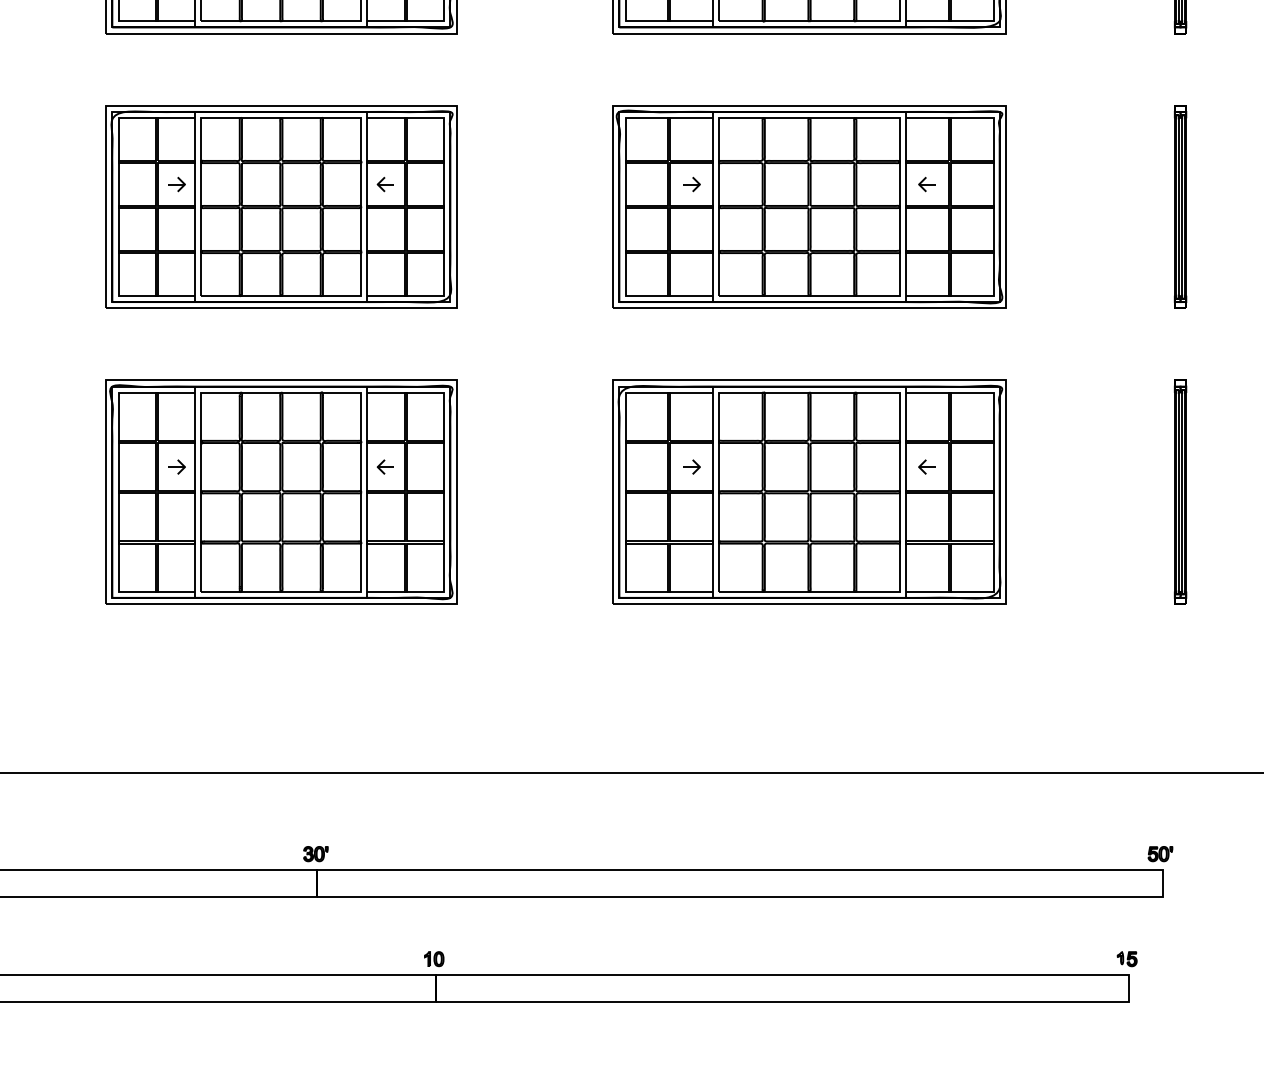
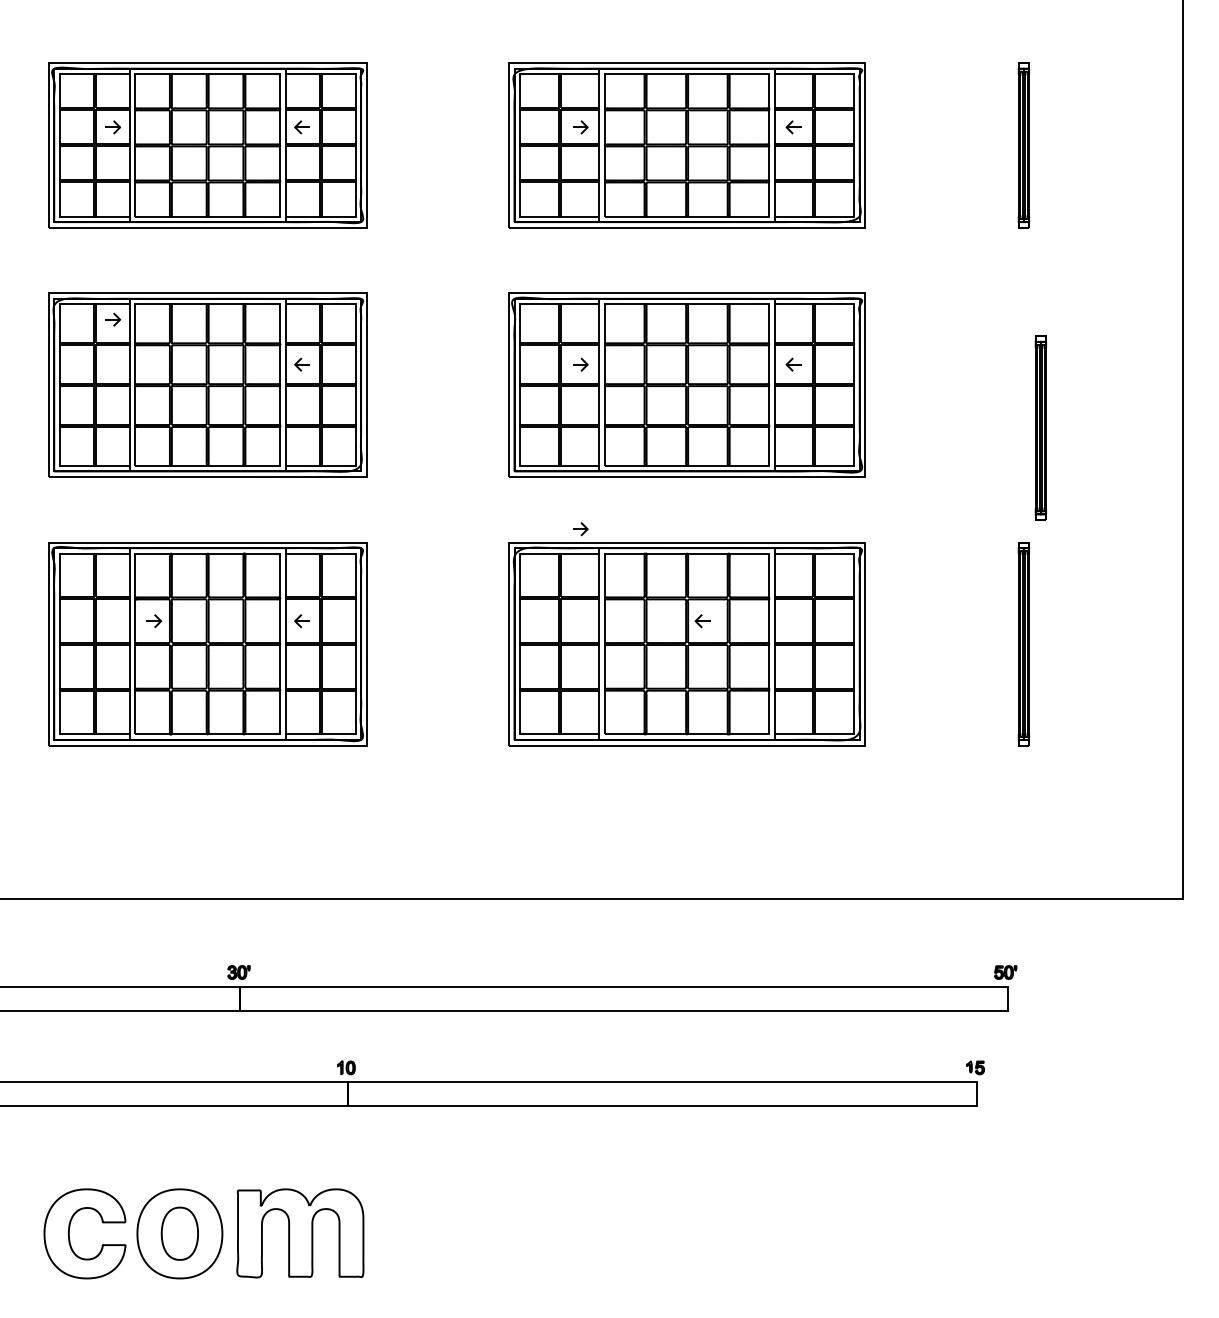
part: (177, 184) -> (113, 319), moved
part: (1180, 206) -> (1040, 427), moved
part: (177, 467) -> (154, 621), moved
part: (692, 467) -> (580, 529), moved
part: (926, 467) -> (702, 621), moved

